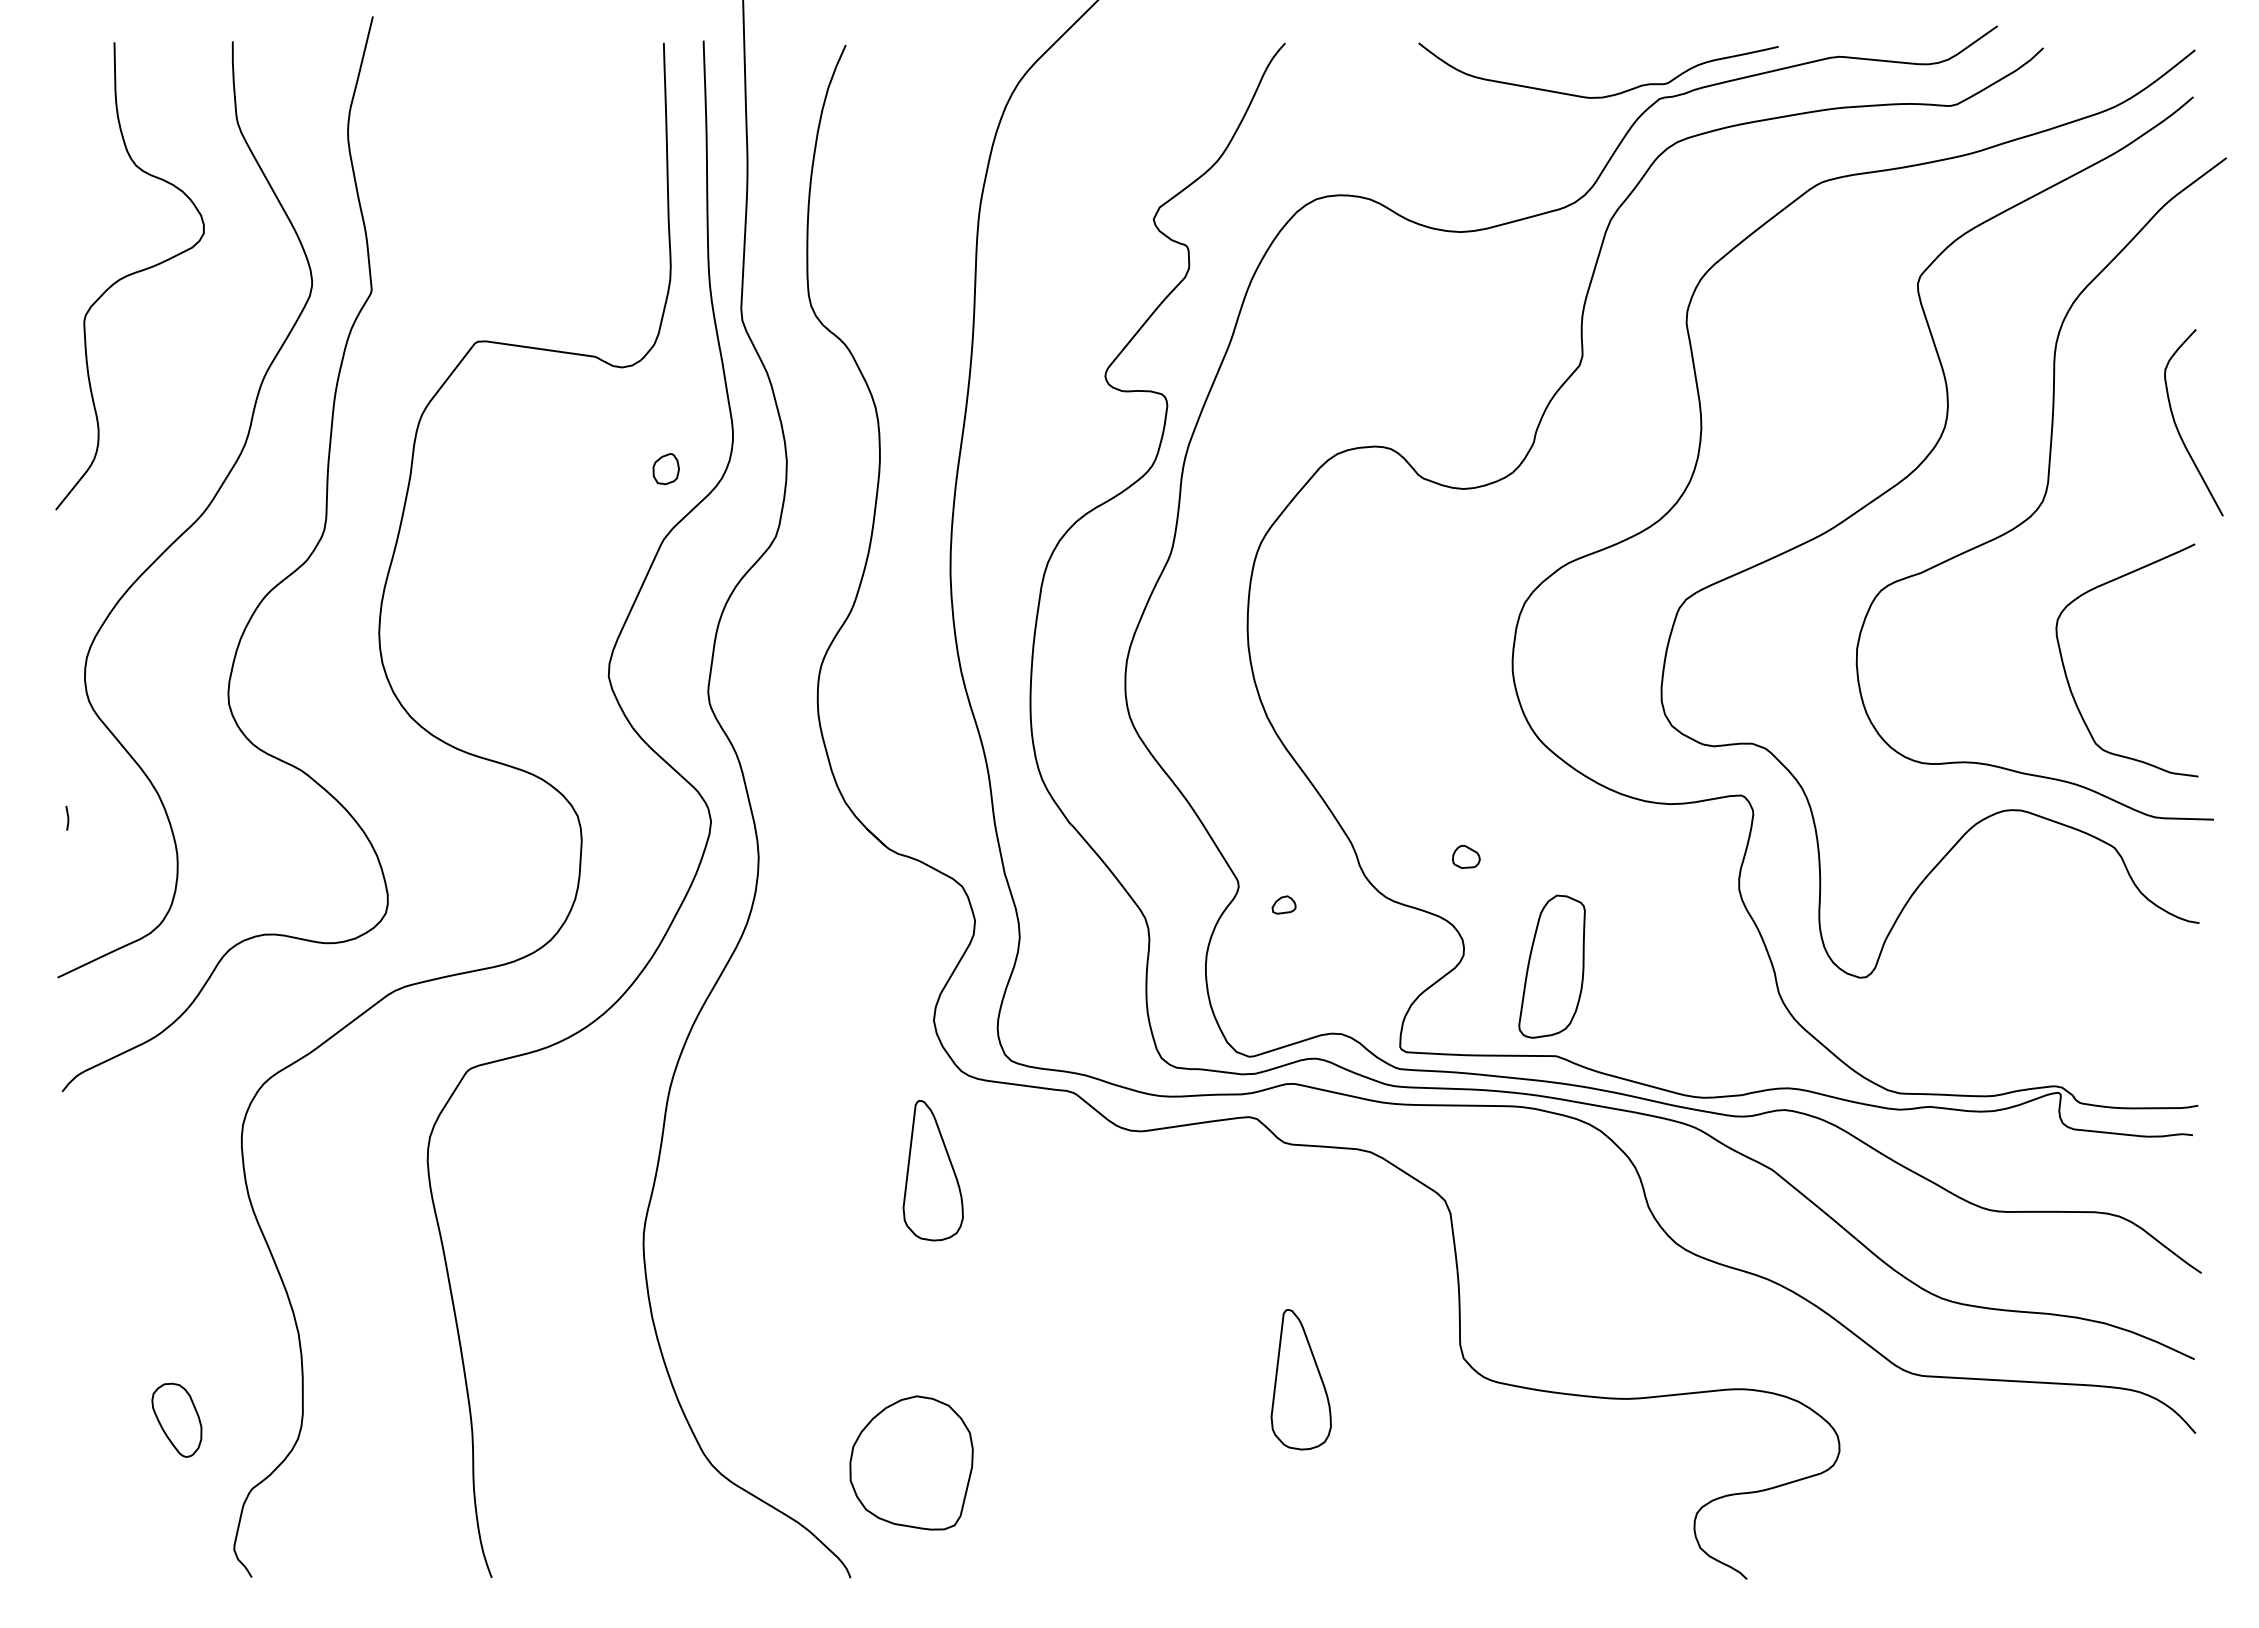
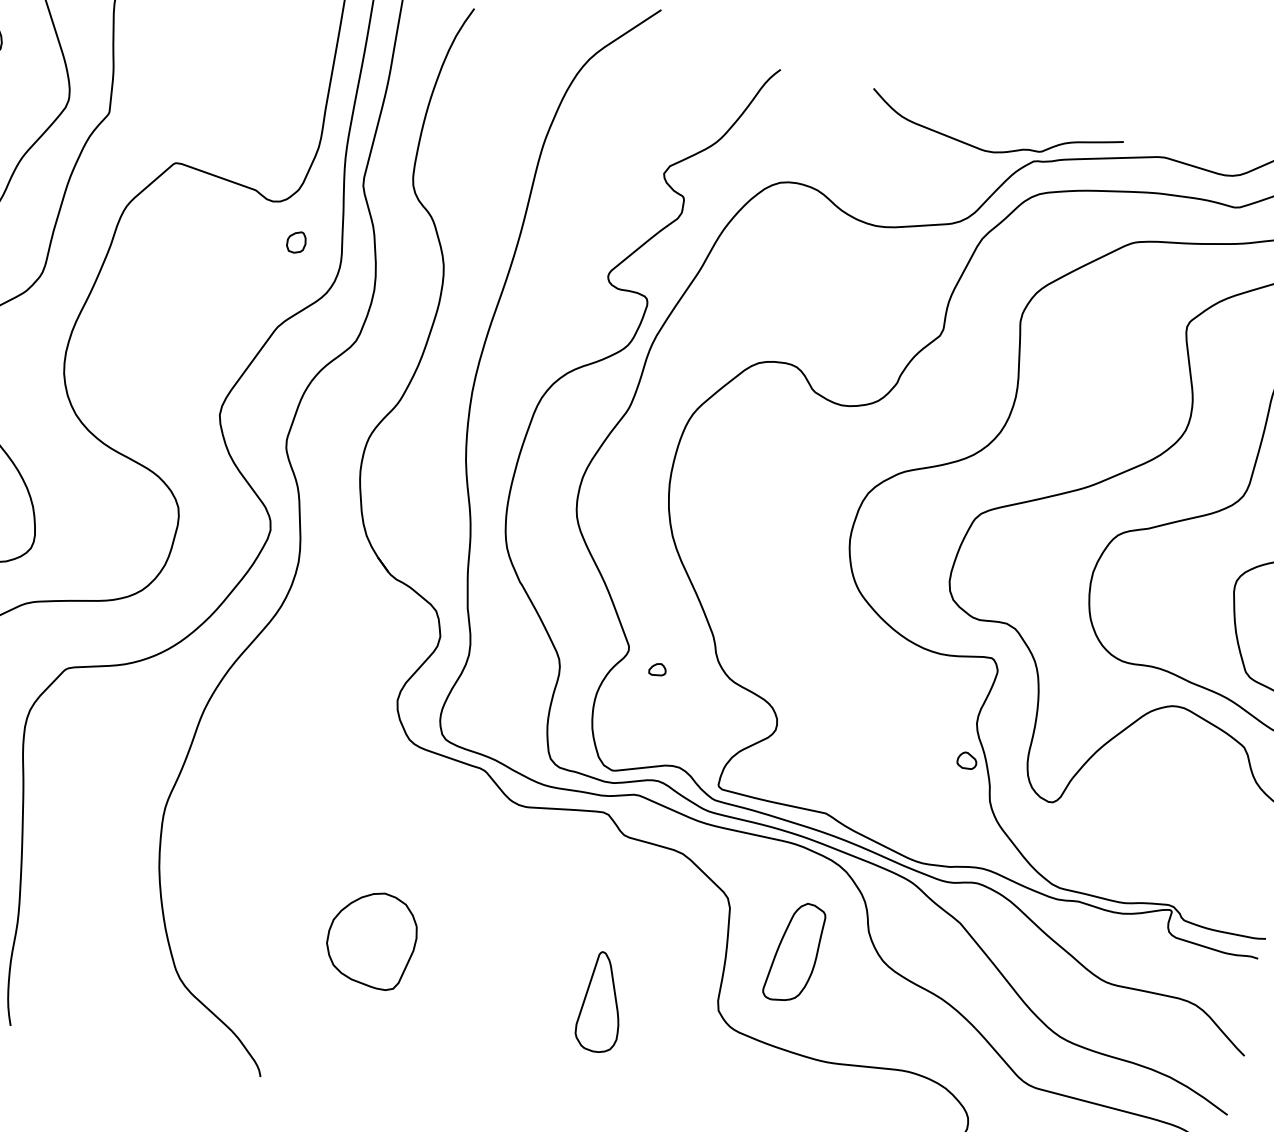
part: (665, 469) -> (296, 242), moved
part: (1466, 856) -> (967, 760), moved
part: (1551, 966) -> (794, 952), moved
part: (932, 1170) -> (375, 804), removed
part: (911, 1462) -> (371, 938), moved

